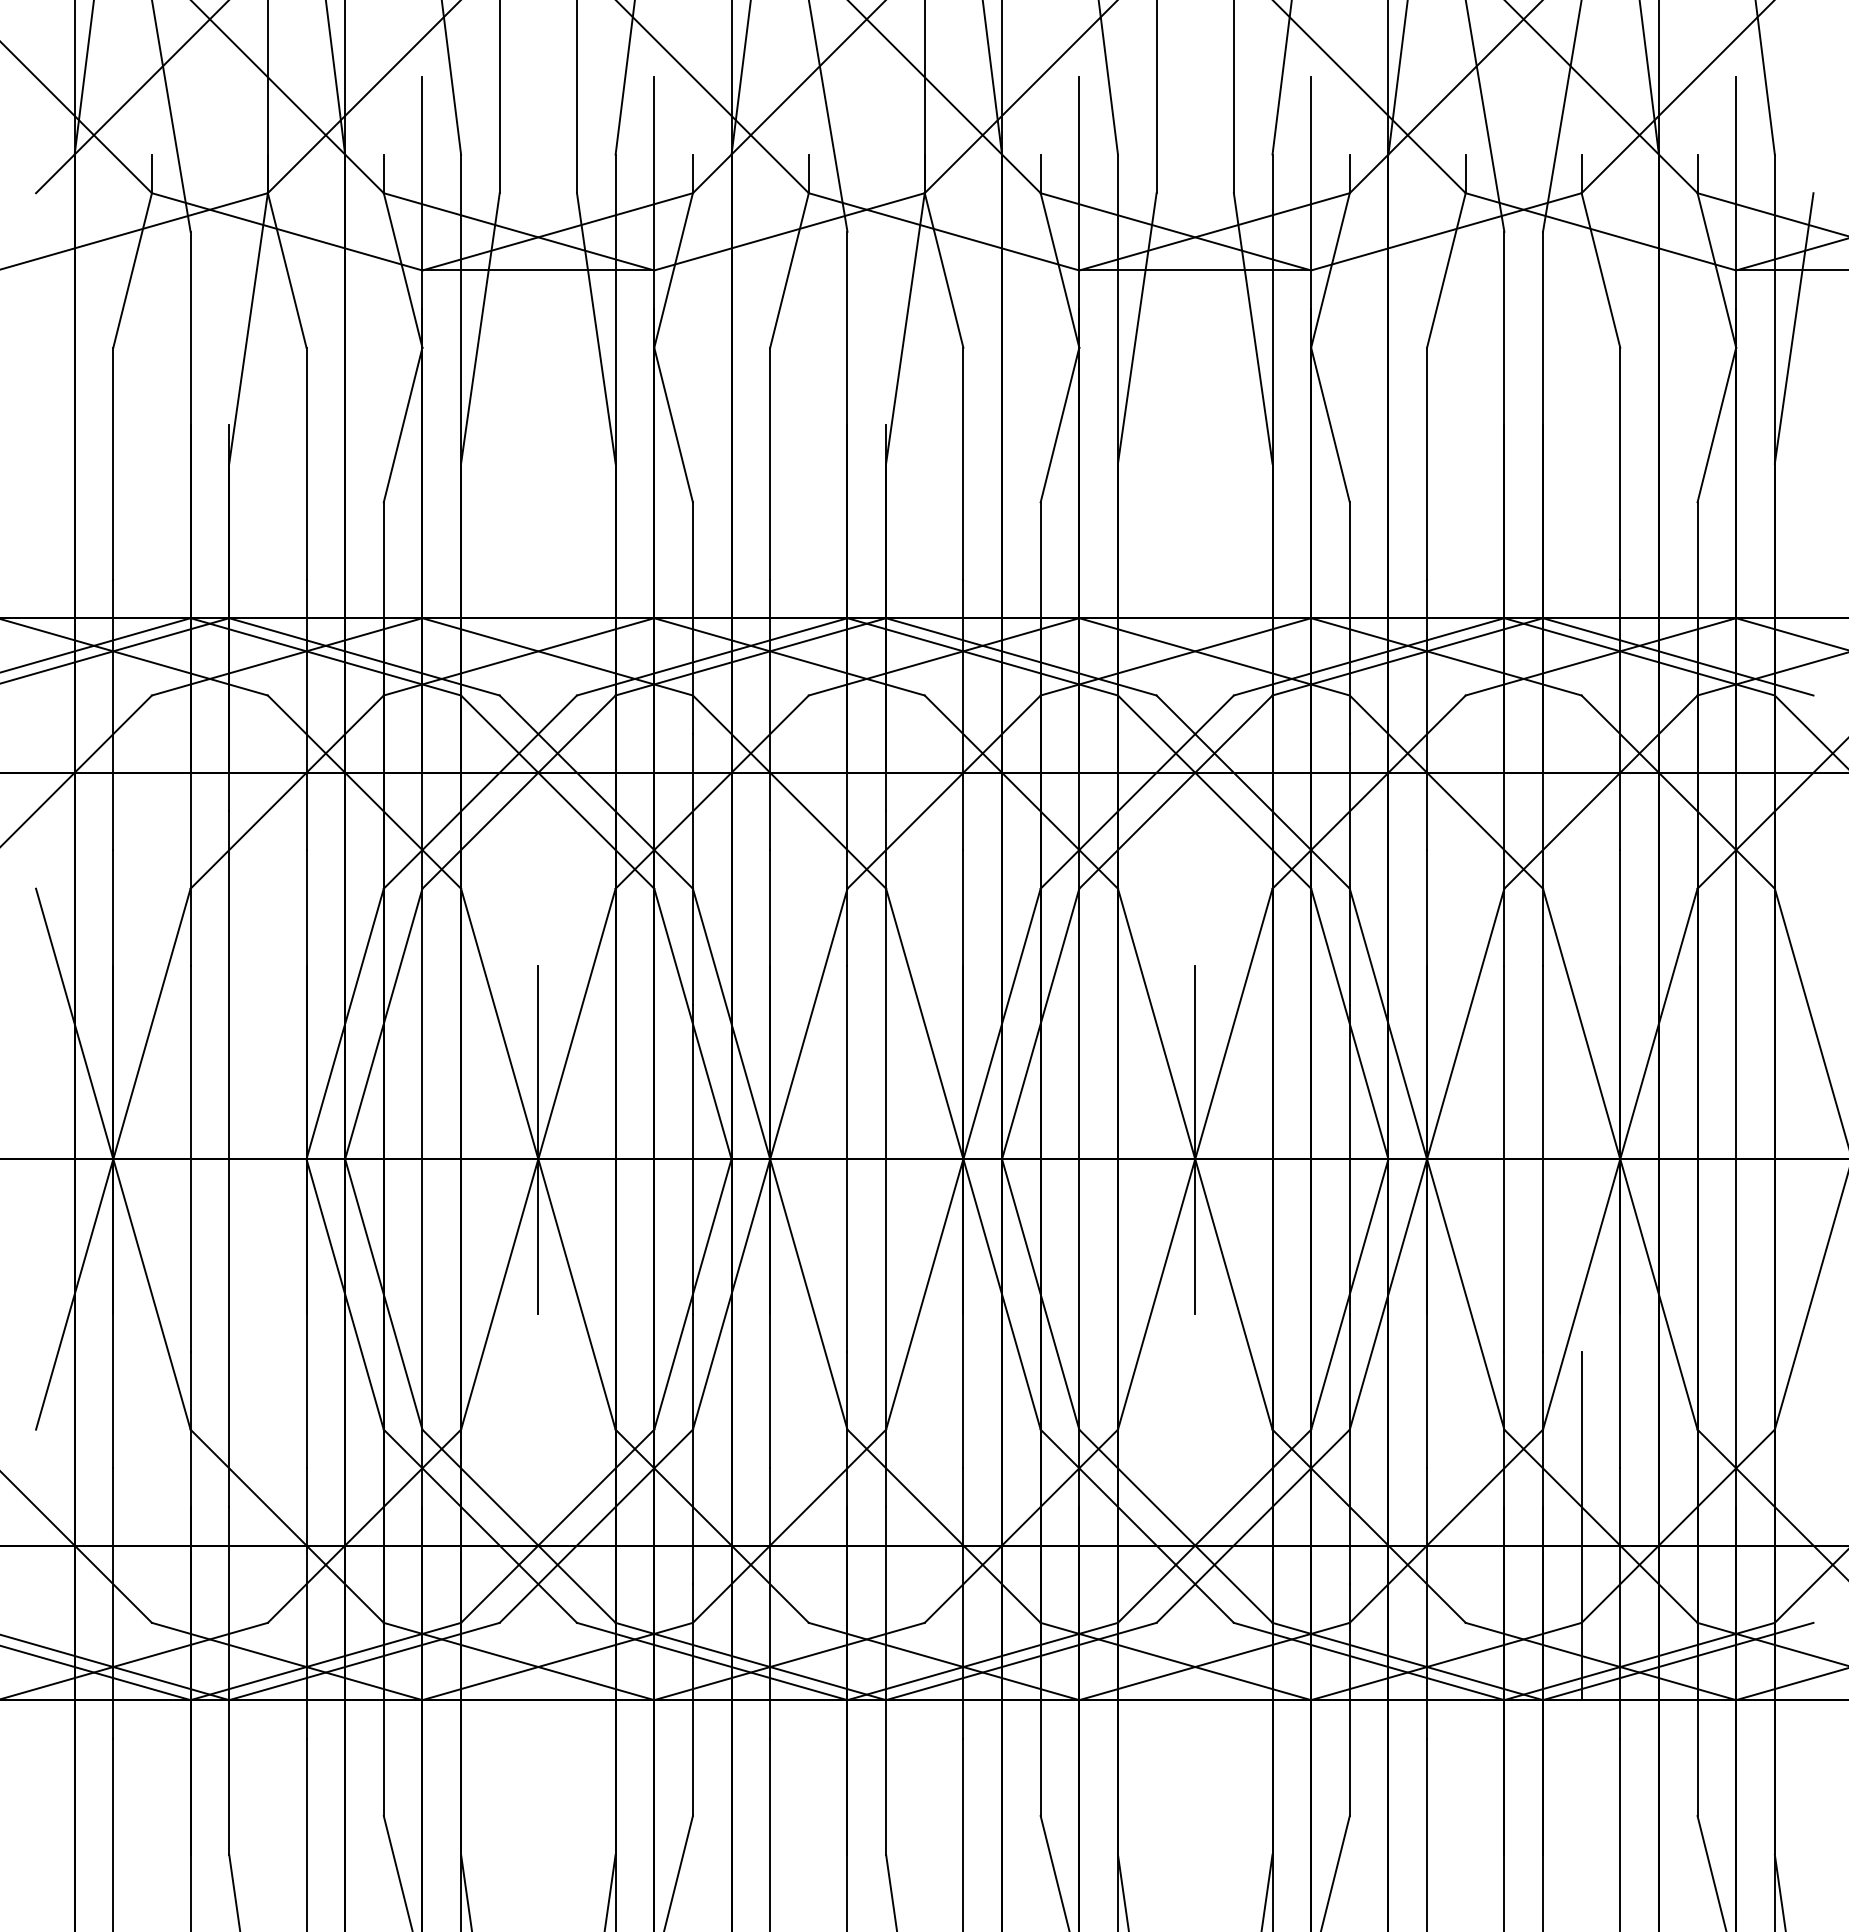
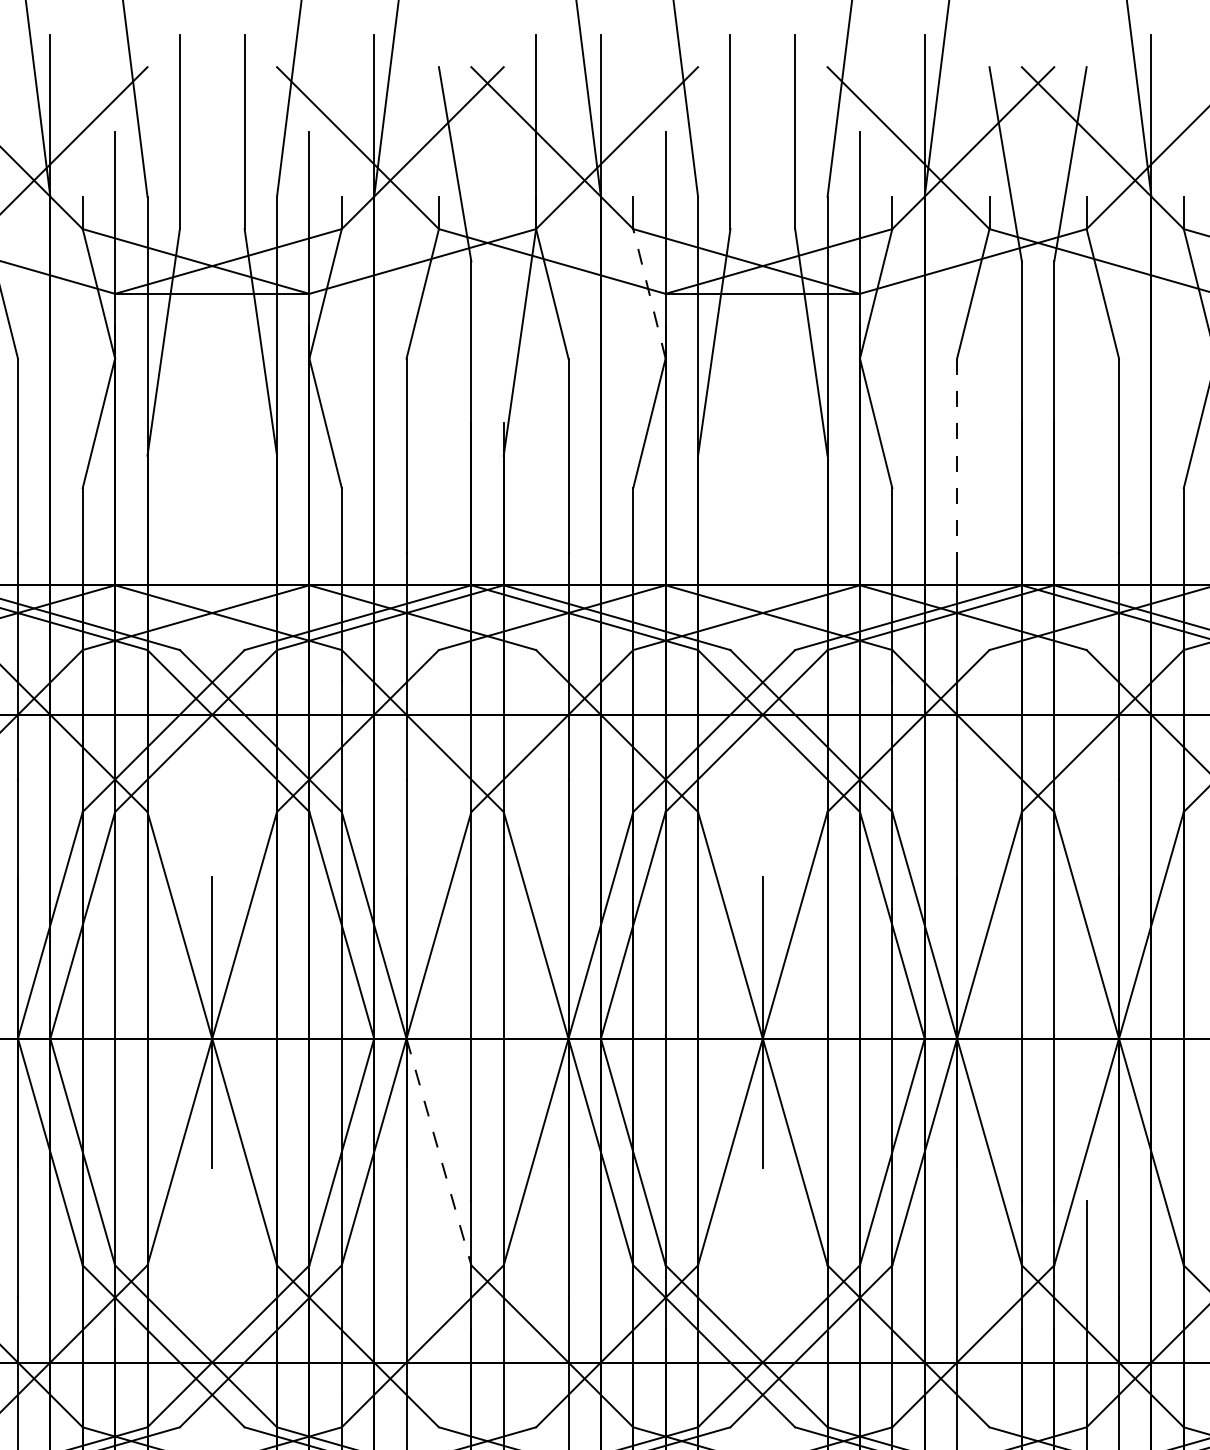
line: (1060, 270) -> (649, 293), solid -> dashed
line: (1427, 463) -> (957, 455), solid -> dashed
line: (808, 1294) -> (438, 1152), solid -> dashed

